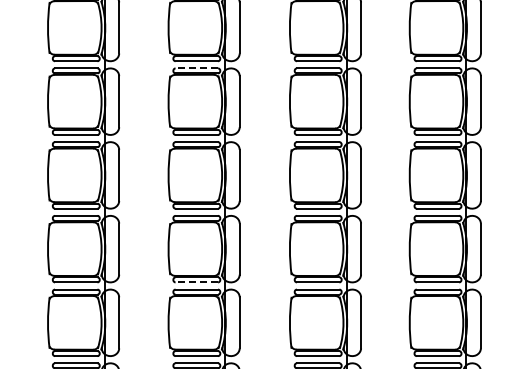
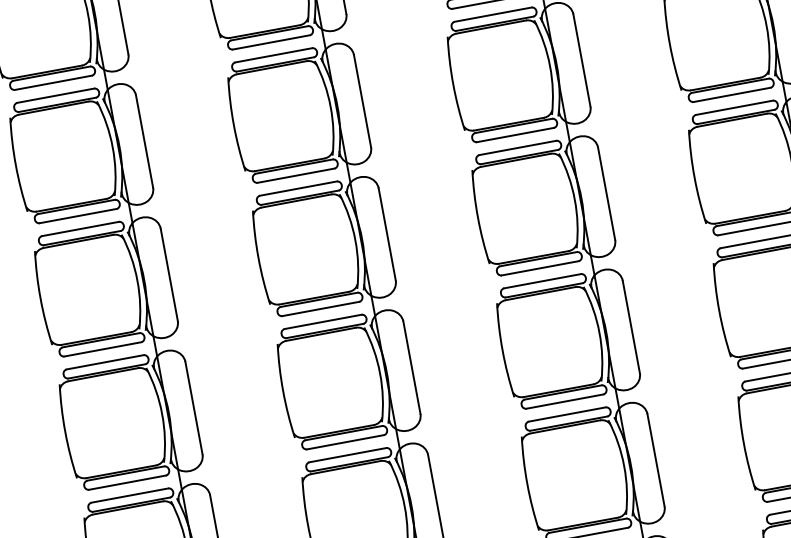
line: (196, 68) -> (273, 55), dashed -> solid
line: (196, 282) -> (344, 442), dashed -> solid

